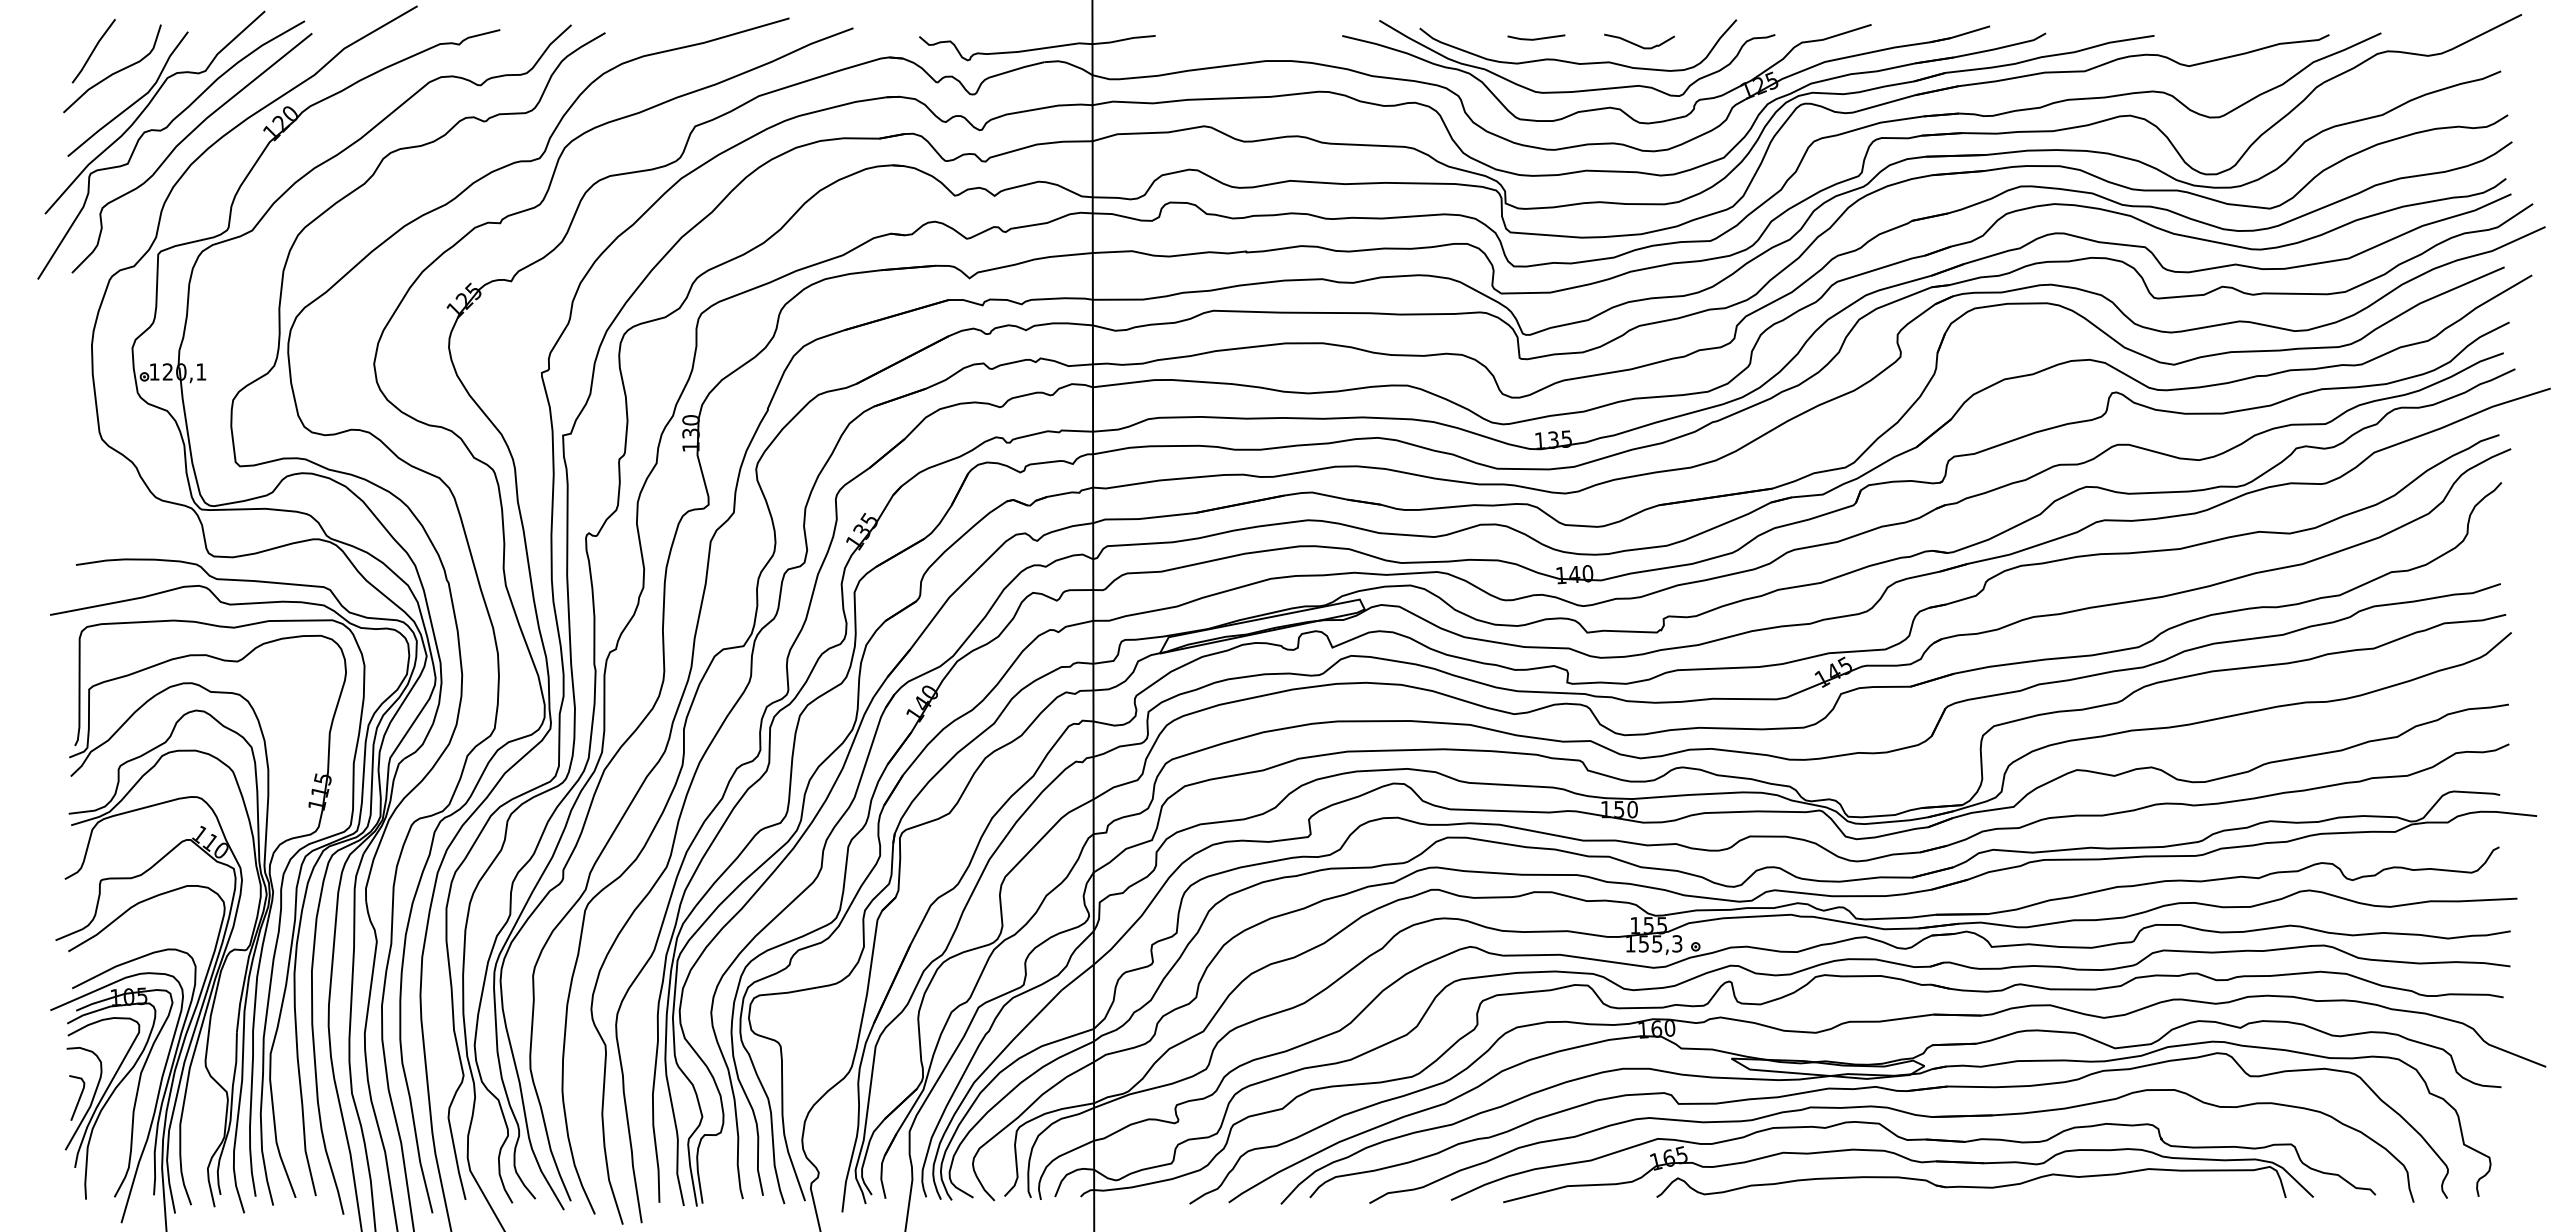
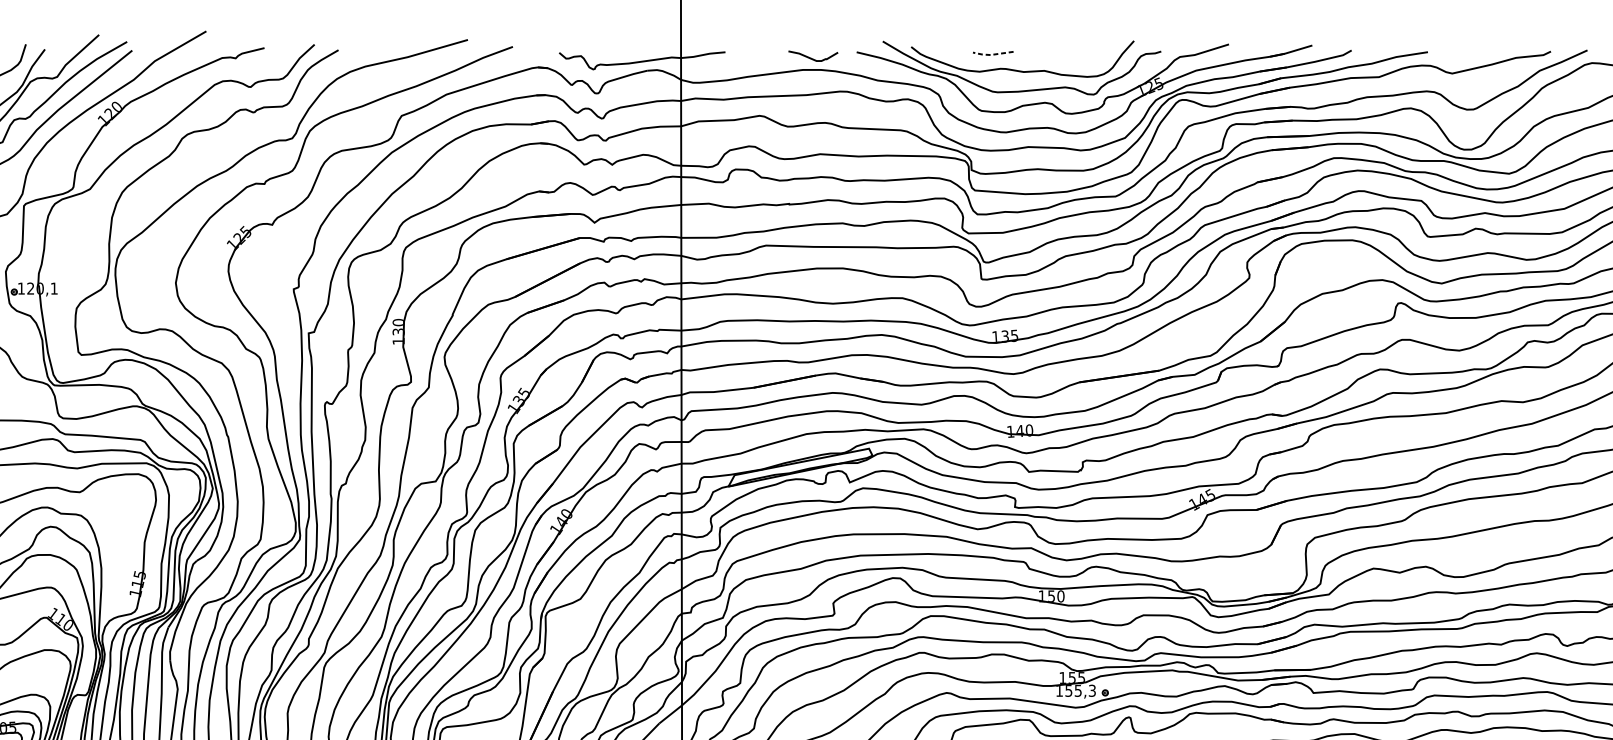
line: (1535, 39) -> (992, 54), solid -> dashed
curve: (1638, 44) -> (812, 58), moved

